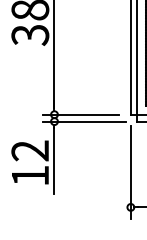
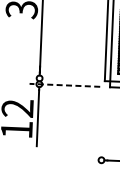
line: (81, 114) -> (62, 79), removed
line: (83, 121) -> (64, 85), solid -> dashed
line: (130, 172) -> (102, 130), removed

